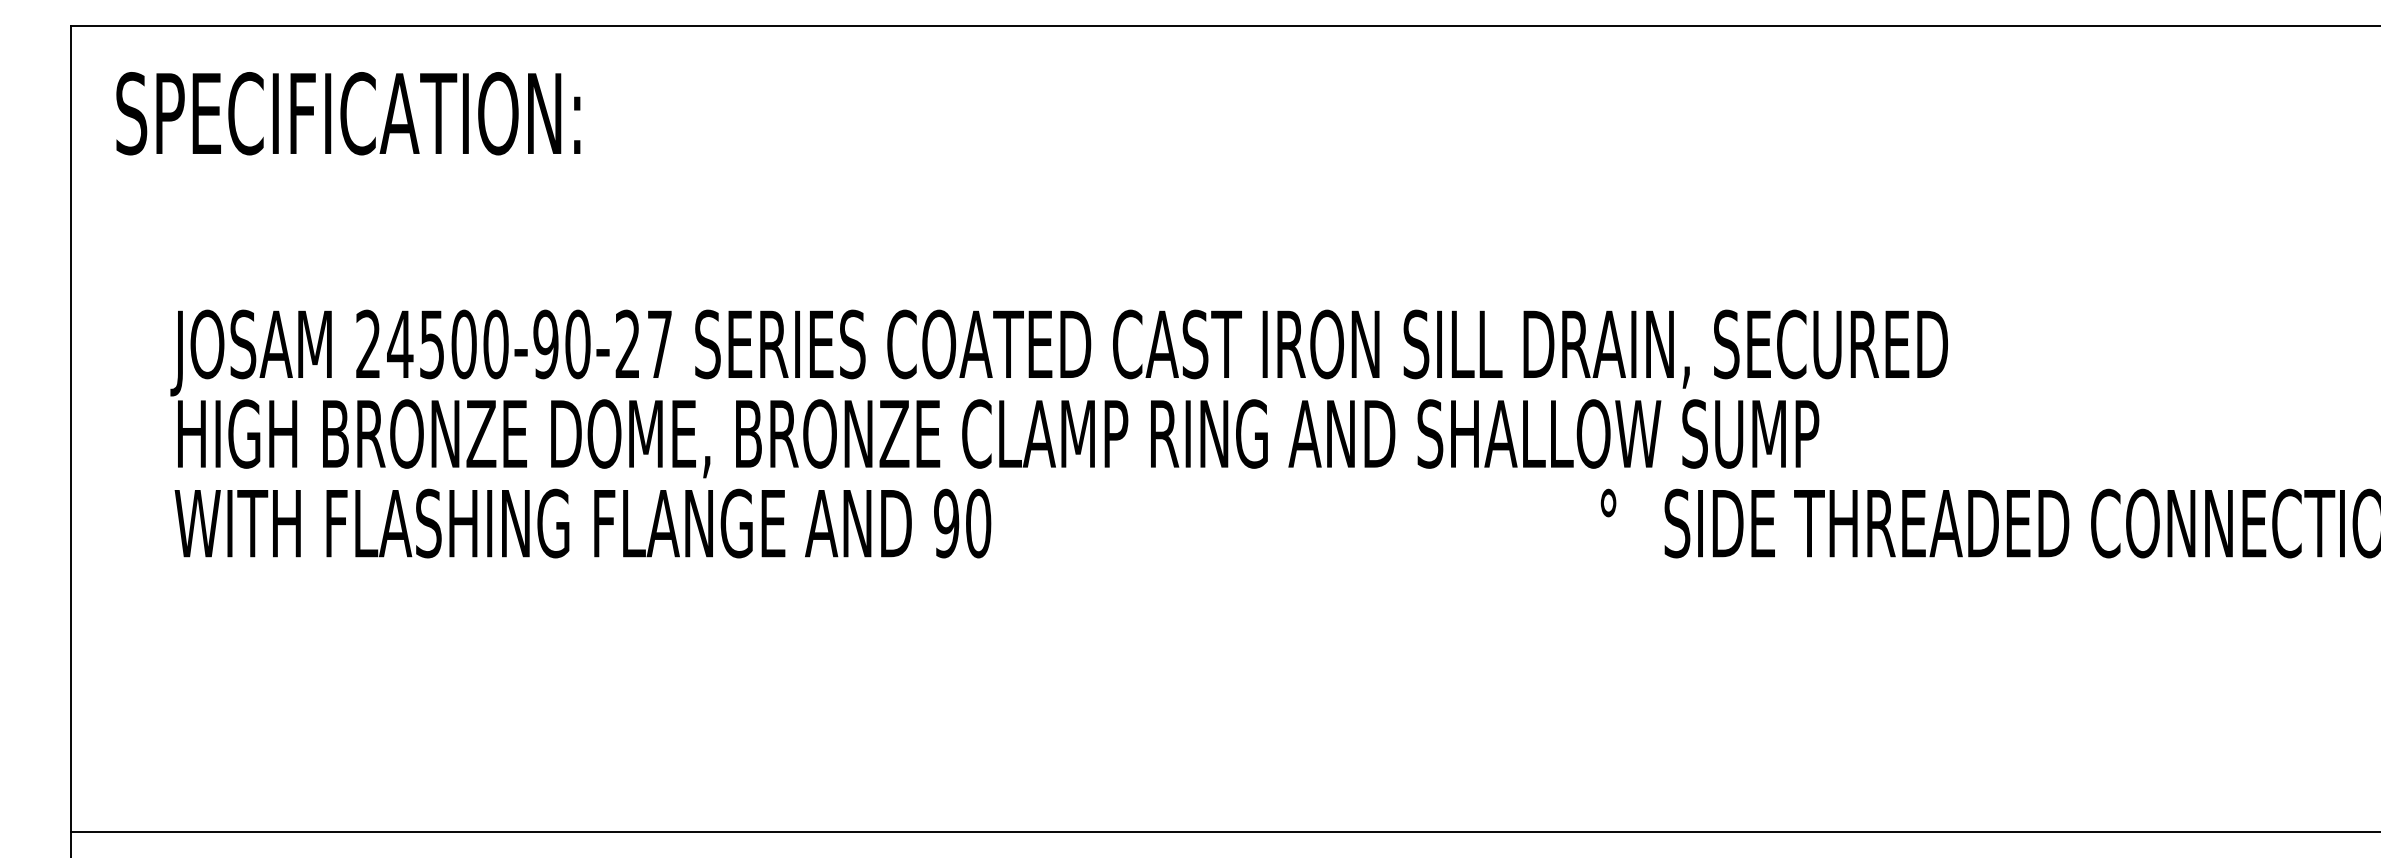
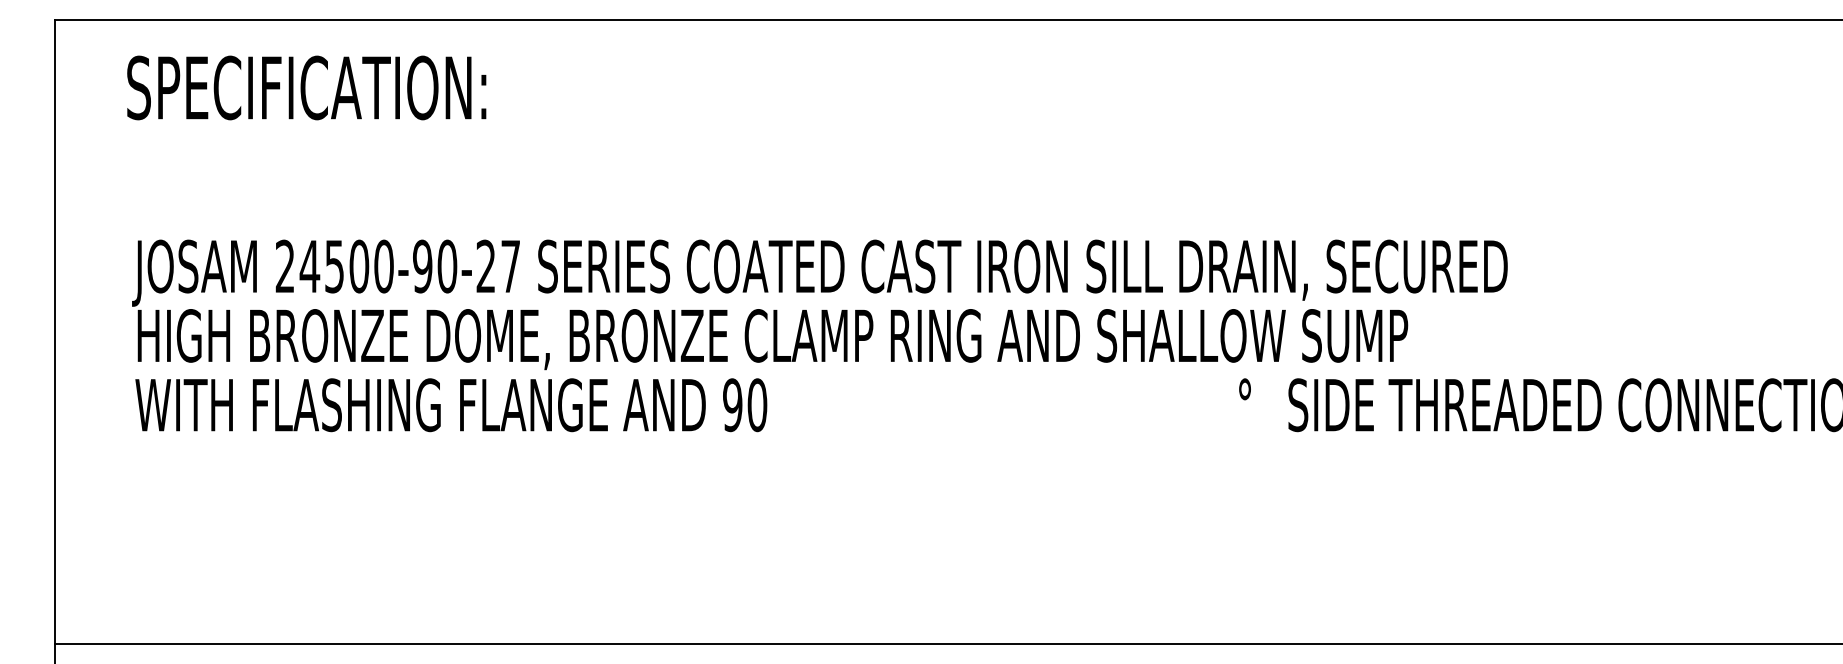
text: (348, 113) -> (306, 87), moved

